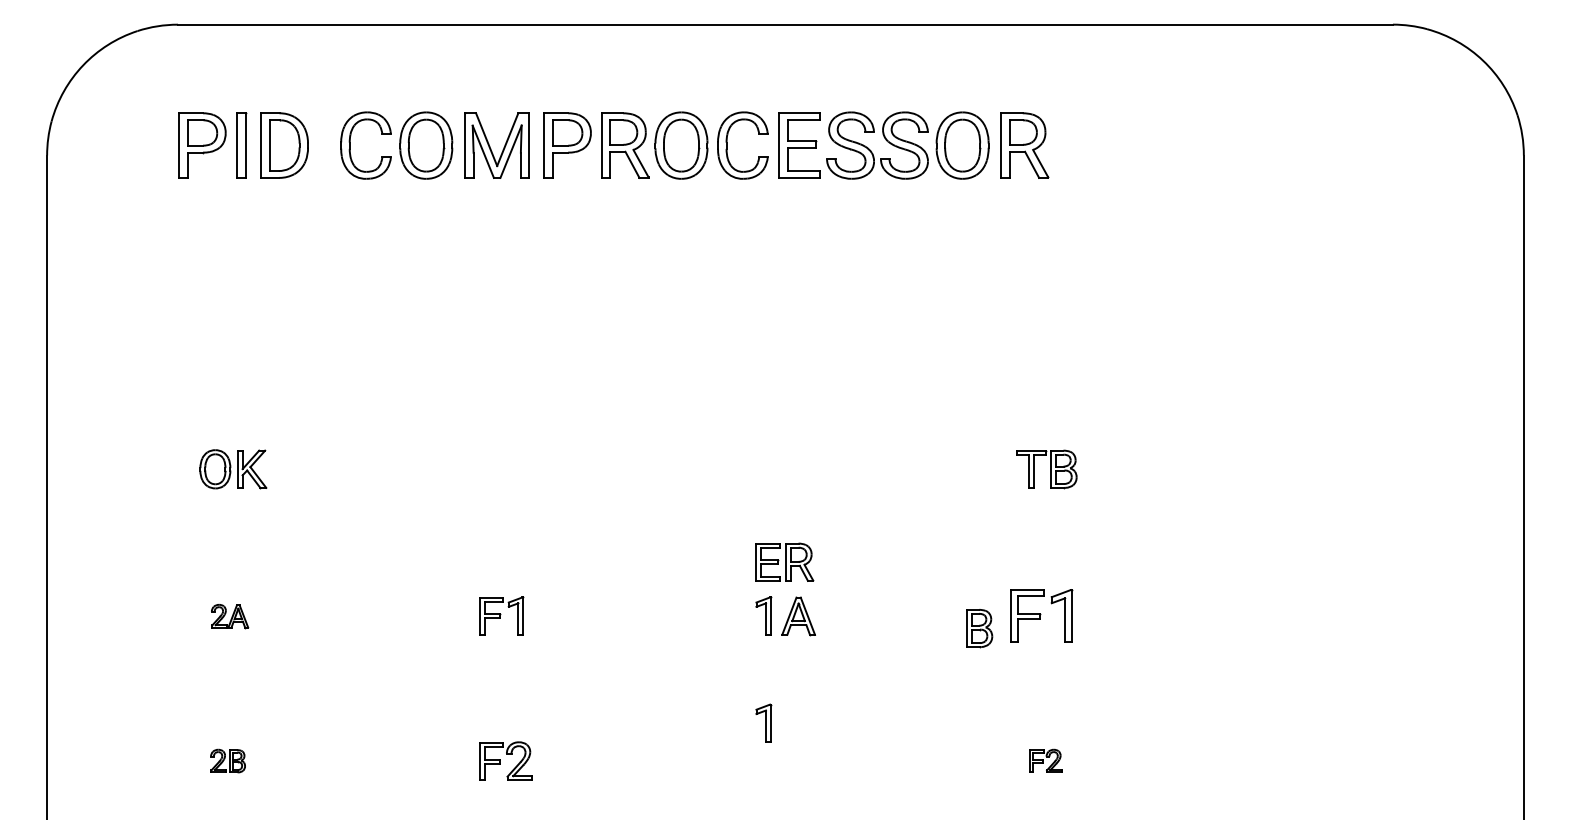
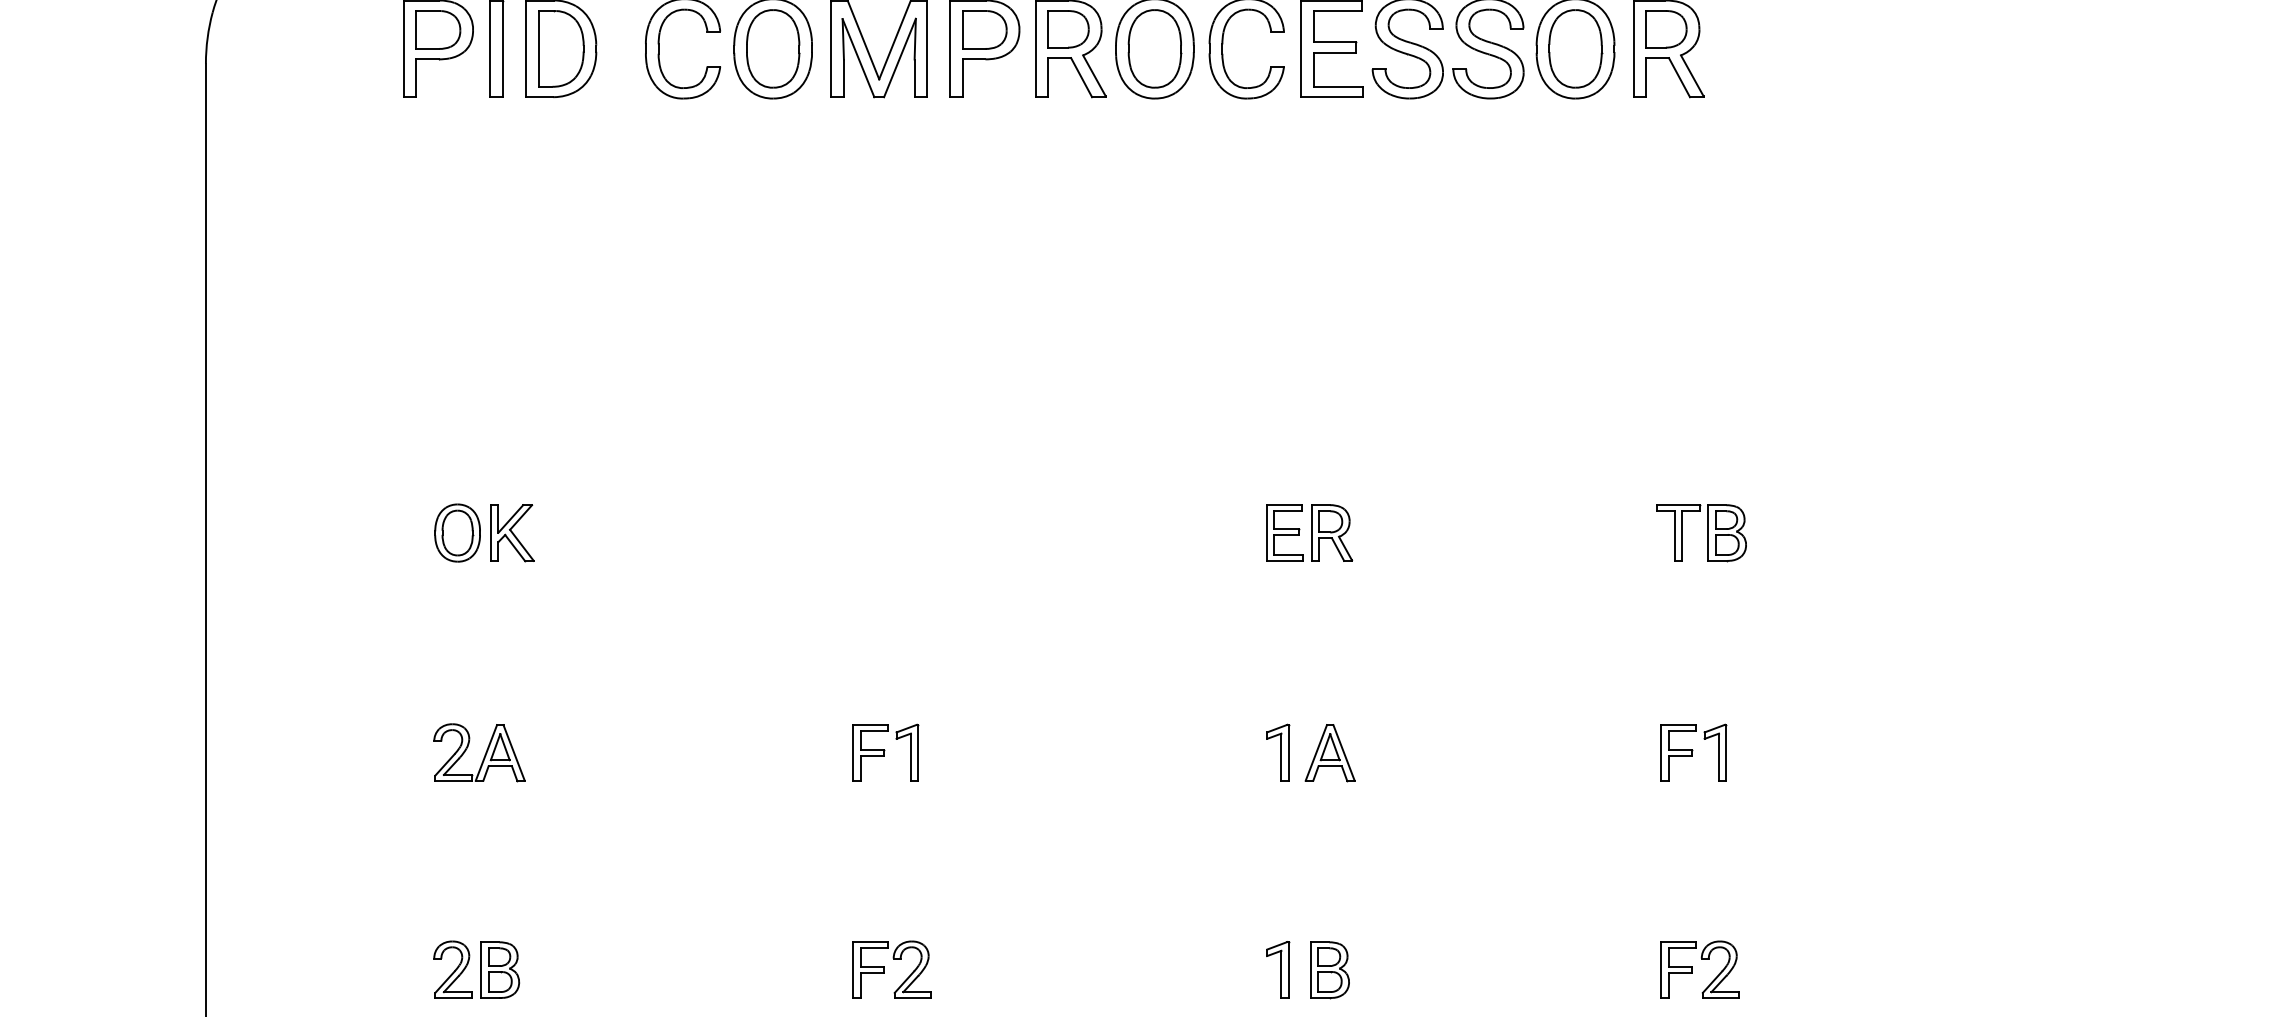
part: (784, 561) -> (1309, 531), moved
part: (1041, 615) -> (1693, 751), size x0.71
part: (229, 616) -> (478, 753), size x1.67
part: (979, 628) -> (1329, 970), moved
part: (763, 722) -> (1277, 968), moved
part: (227, 760) -> (475, 968), size x1.67
part: (1045, 760) -> (1699, 968), size x1.67

